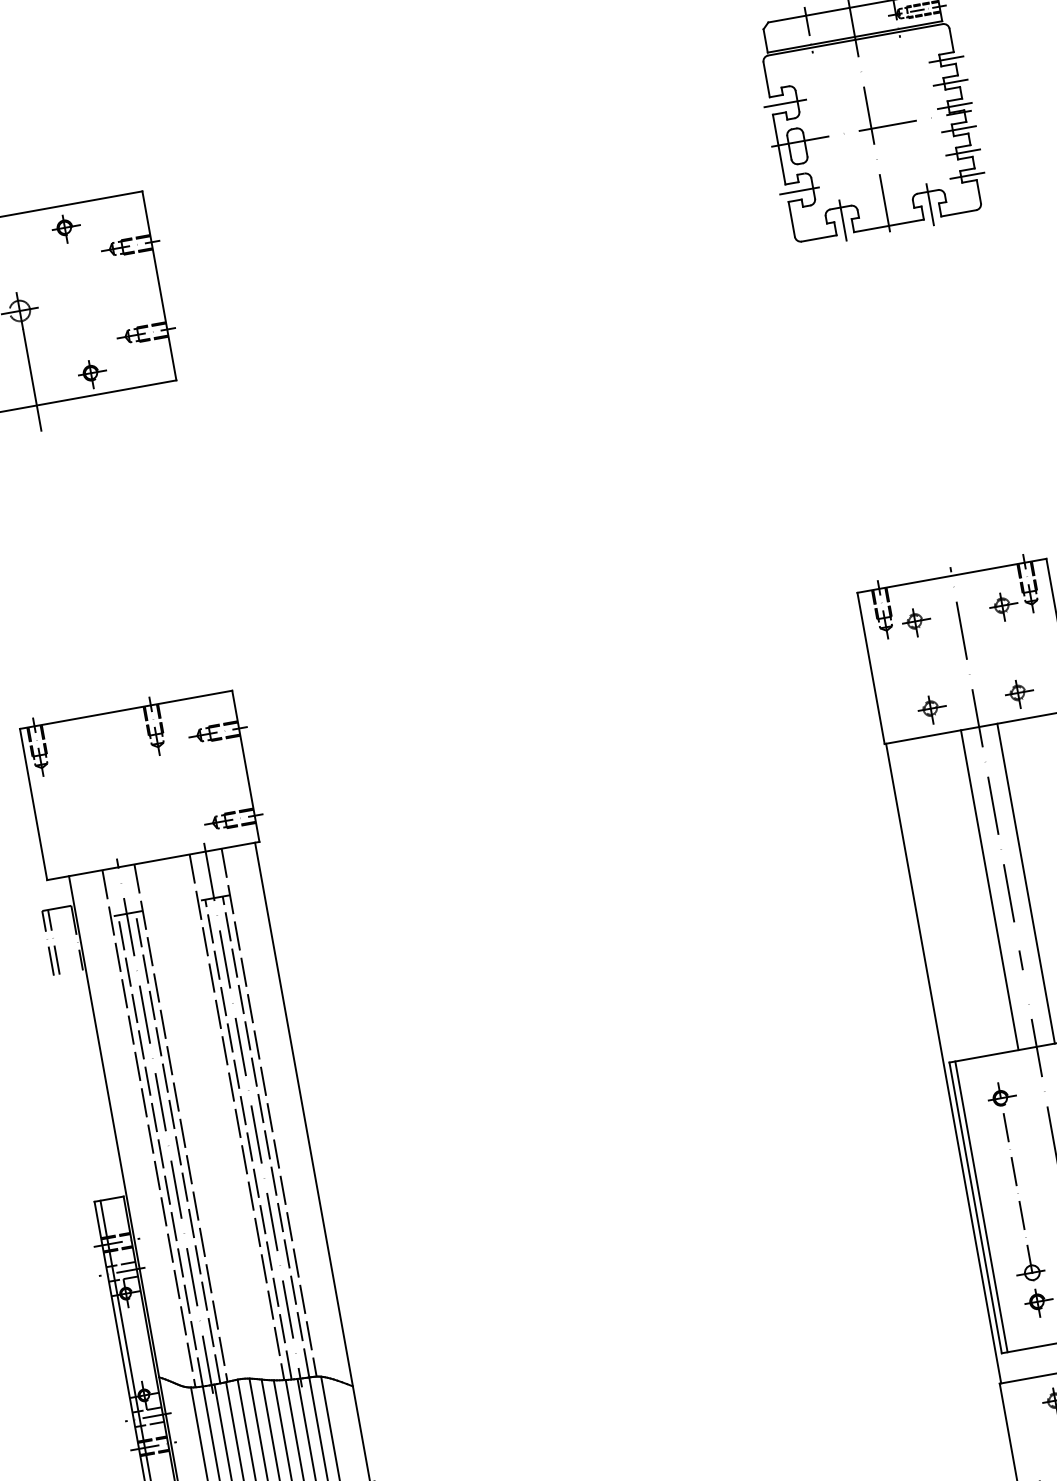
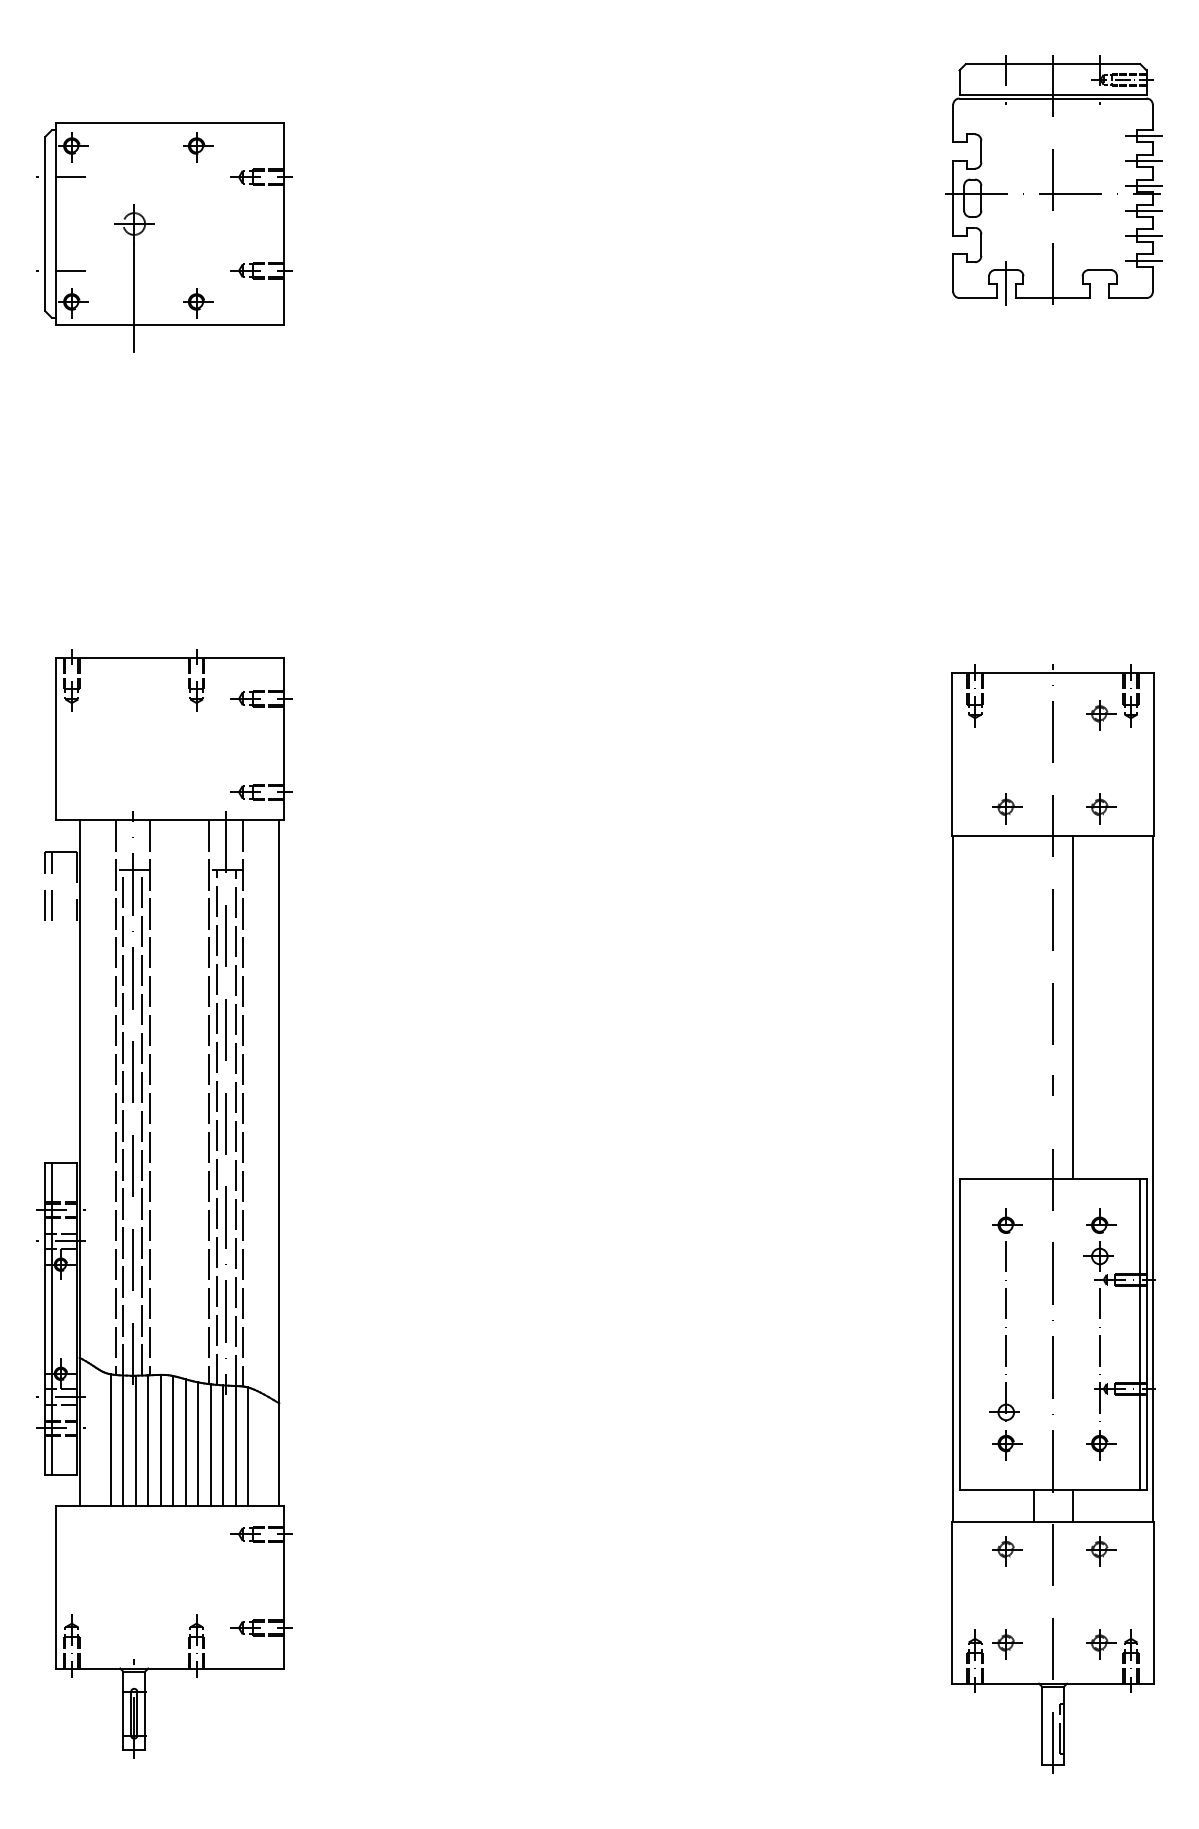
line: (784, 103) -> (967, 151), removed
line: (799, 191) -> (966, 245), removed
line: (929, 204) -> (1099, 283), removed
part: (916, 622) -> (1007, 715), removed
line: (989, 889) -> (1033, 1006), removed
line: (981, 1206) -> (965, 1334), removed

